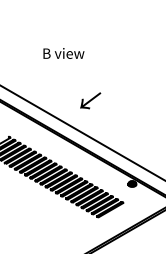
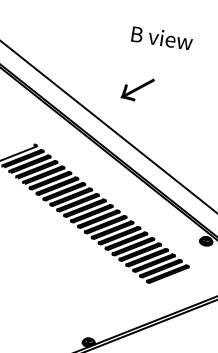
text: (63, 53) -> (161, 38), moved
text: (90, 100) -> (137, 88), moved

